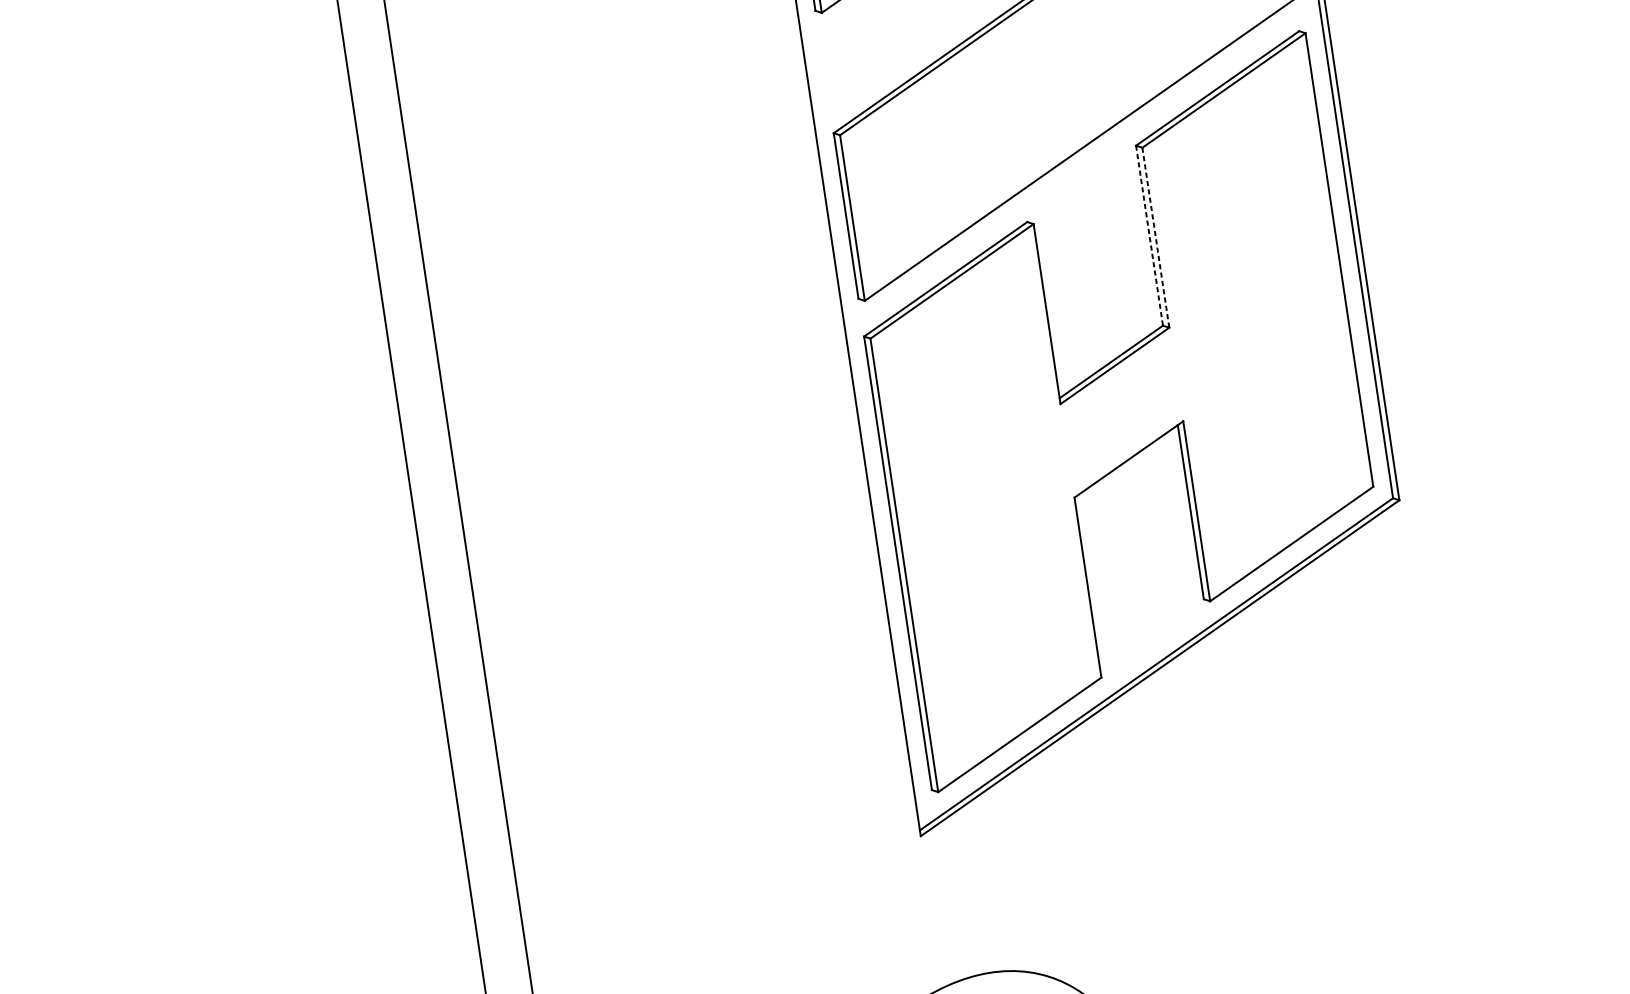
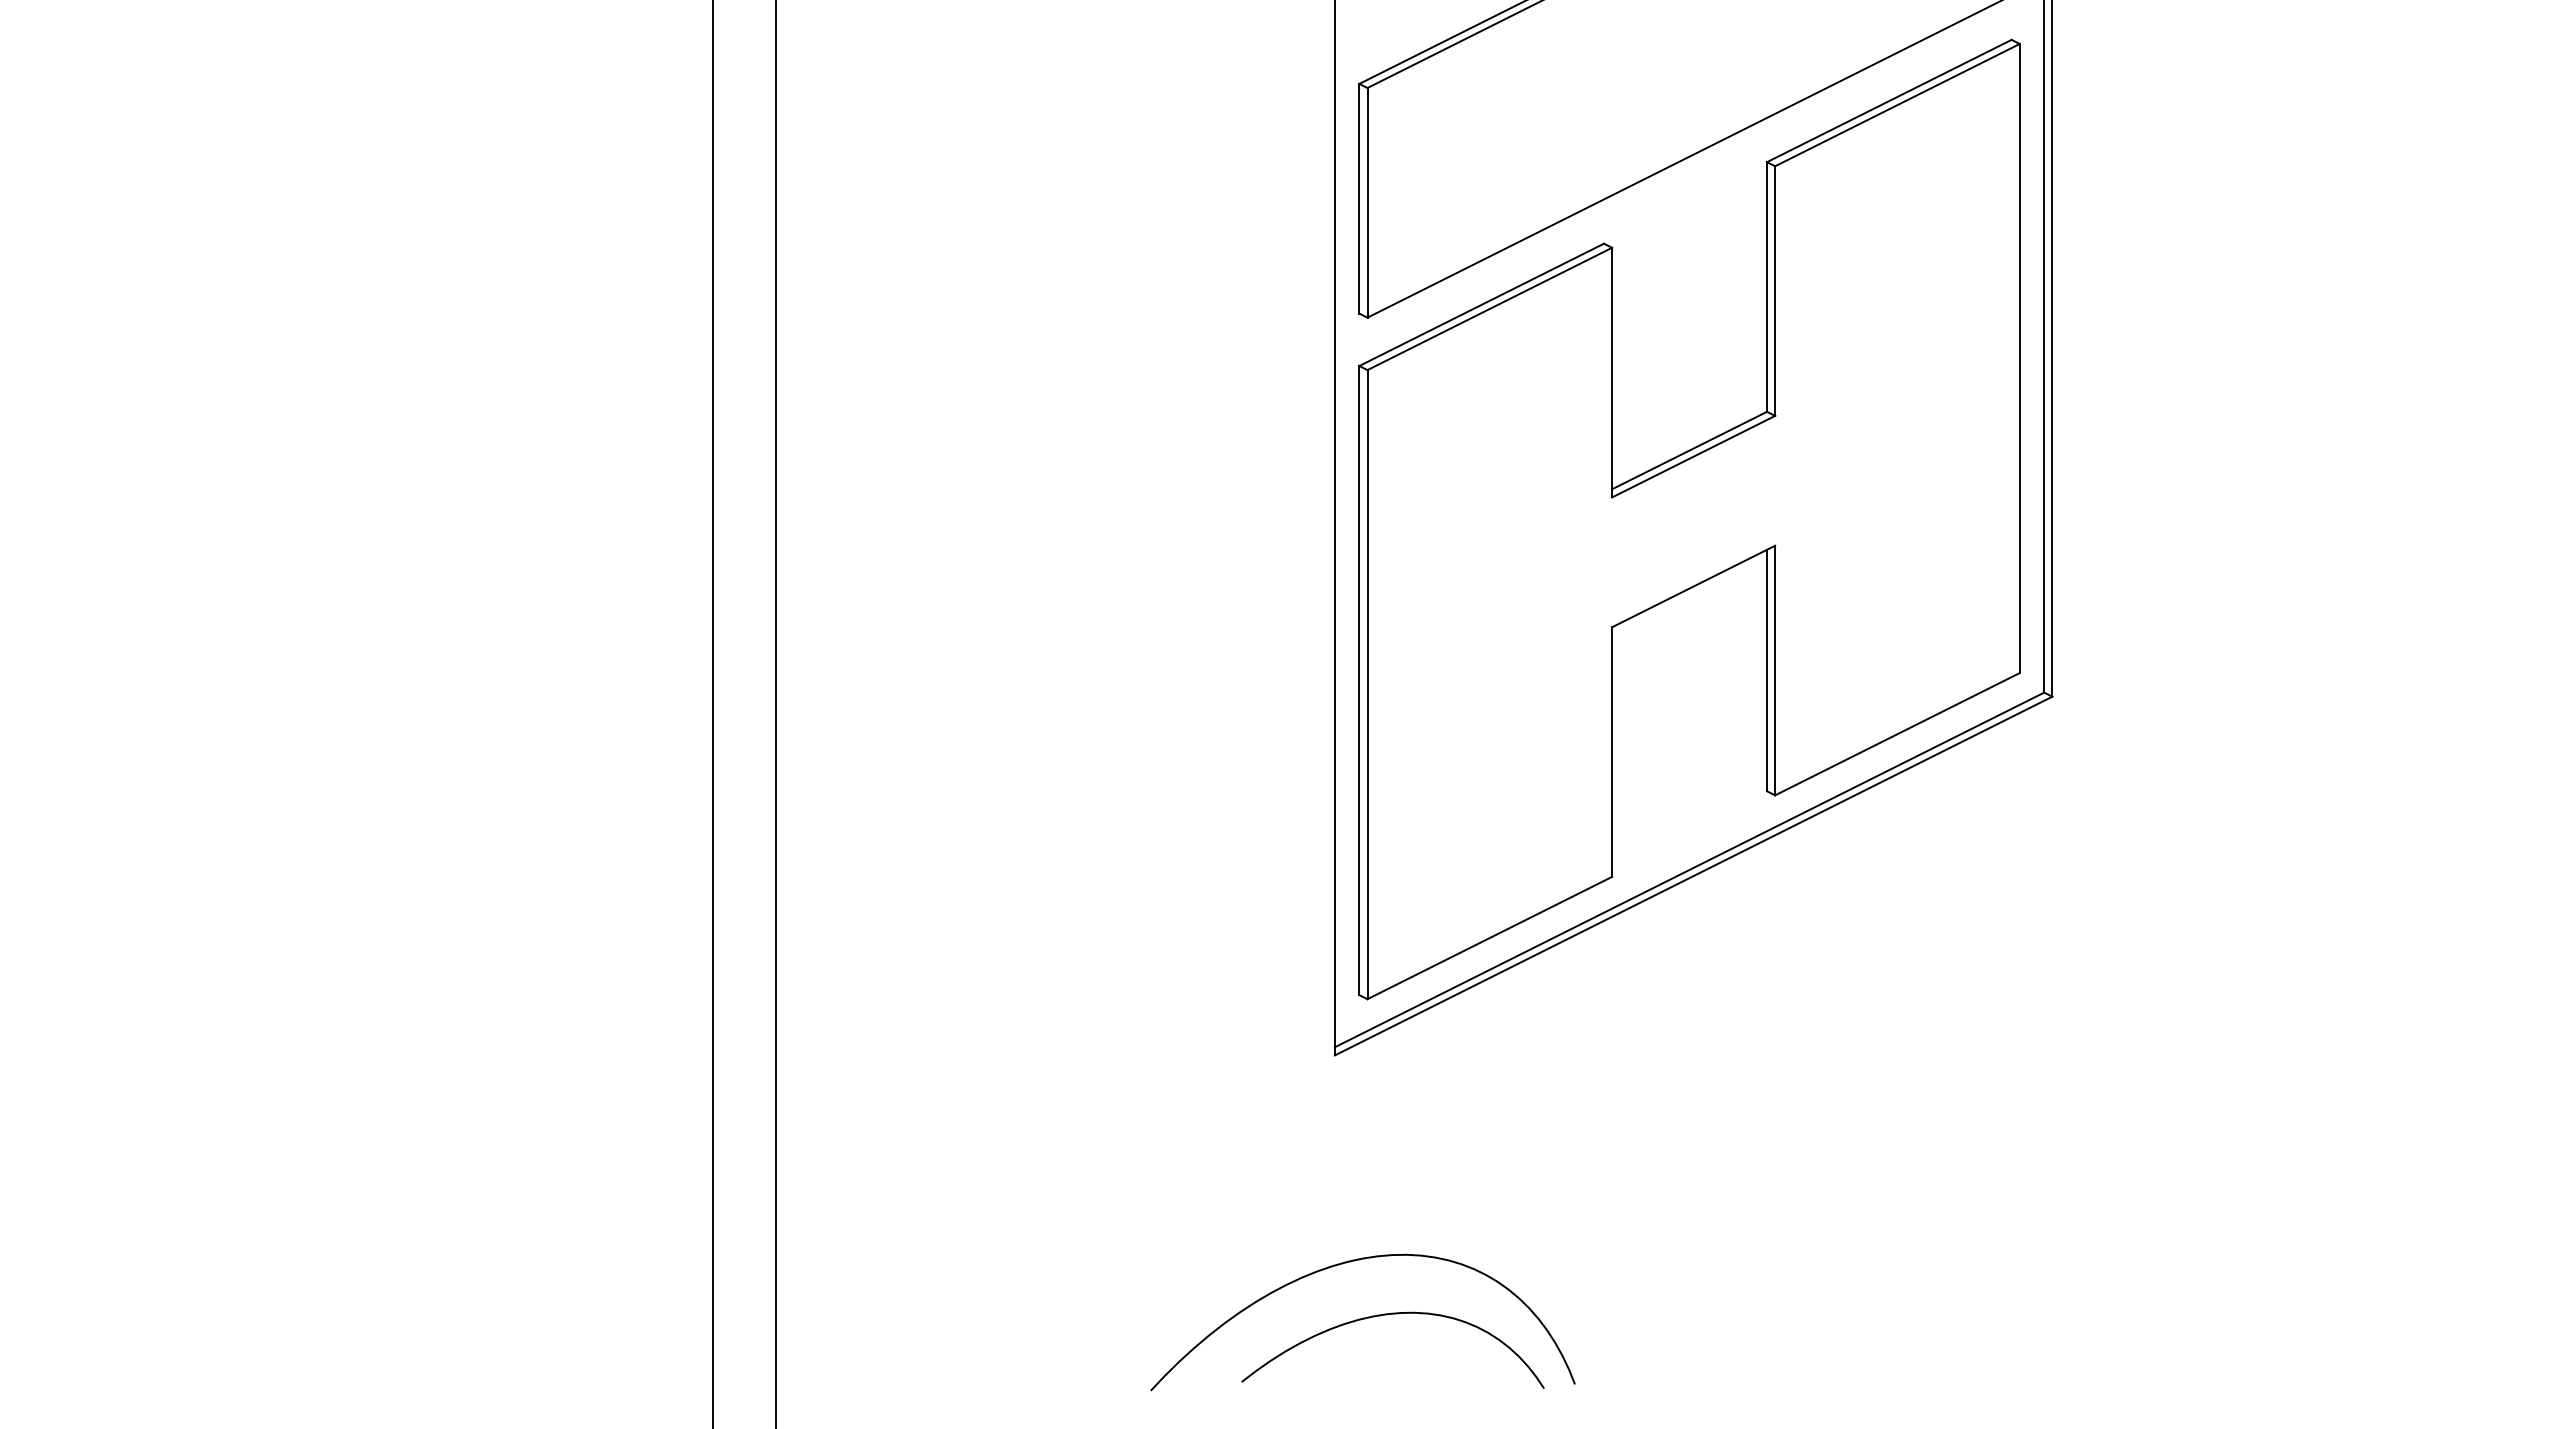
line: (1149, 235) -> (1767, 287), dashed -> solid
line: (1156, 238) -> (1775, 291), dashed -> solid

